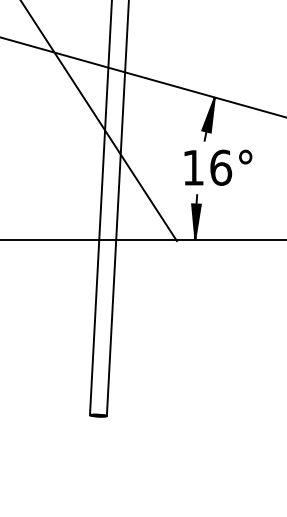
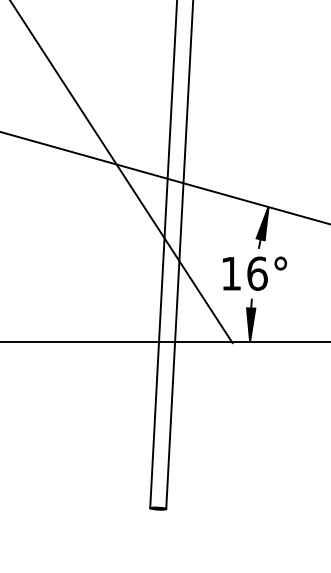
text: (218, 167) -> (255, 273), moved

